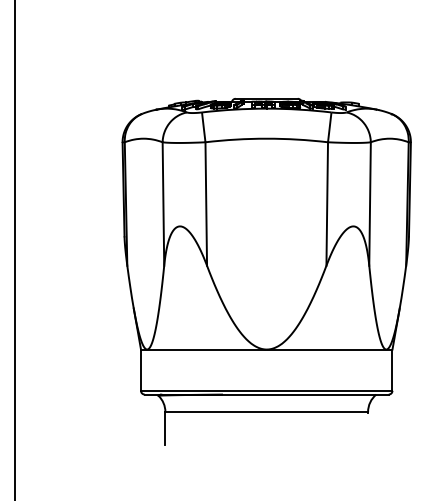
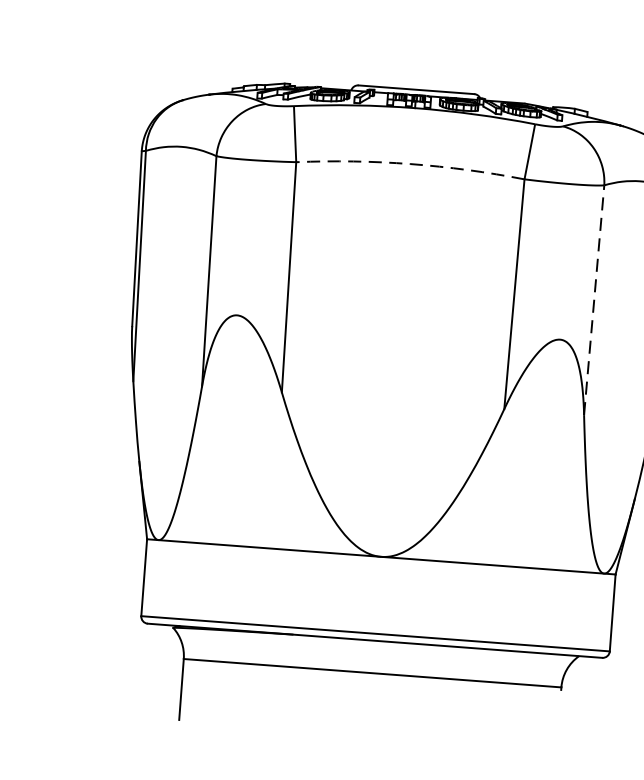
arc: (266, 138) -> (410, 163), solid -> dashed
line: (370, 204) -> (594, 301), solid -> dashed

